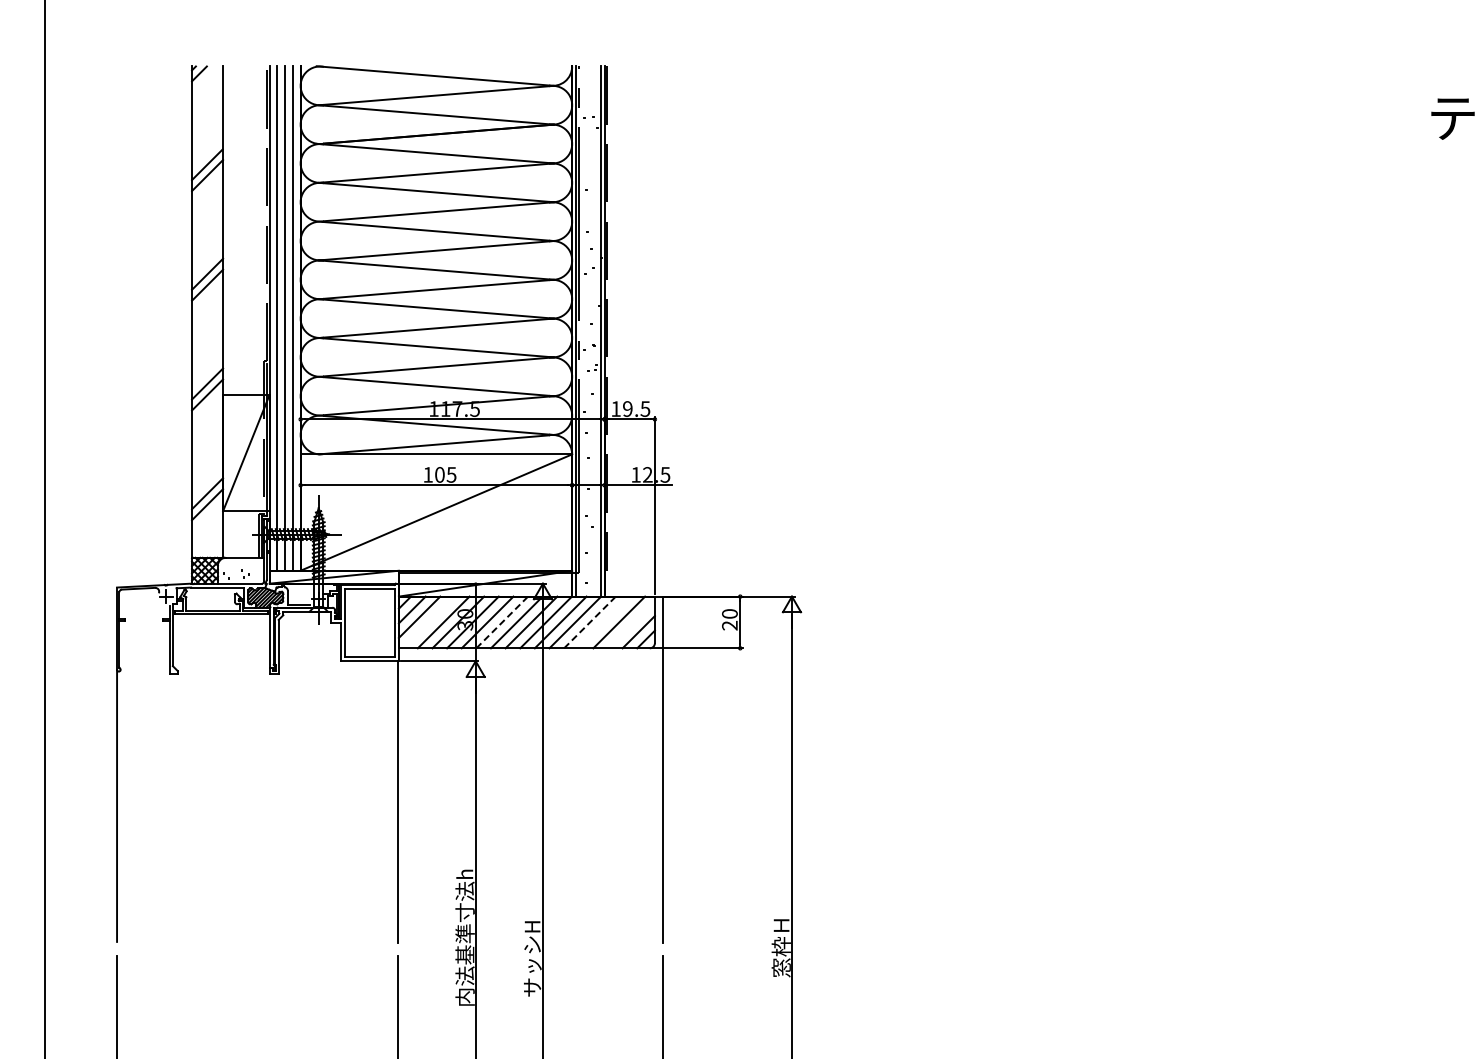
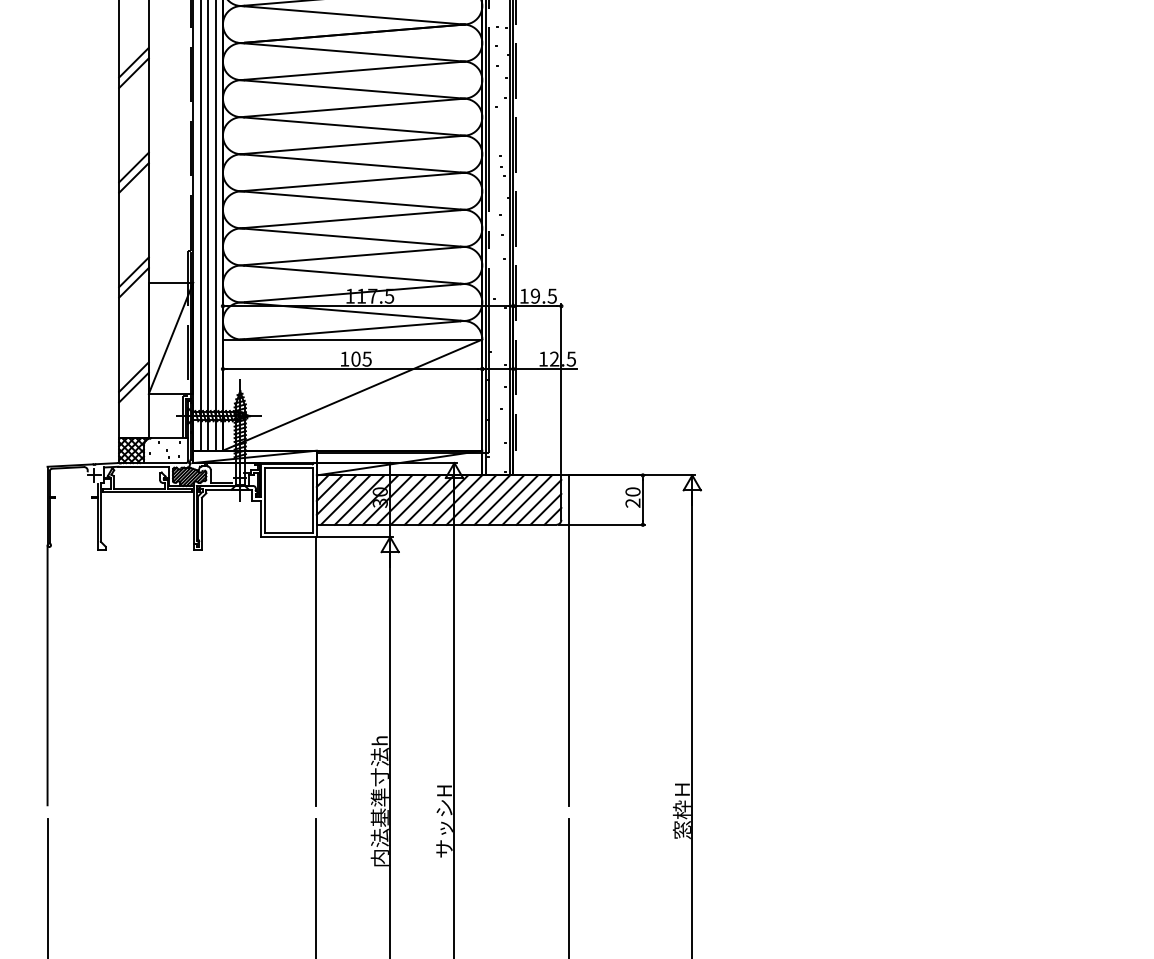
line: (428, 622) -> (345, 500), added
line: (502, 622) -> (415, 500), dashed -> solid
line: (590, 622) -> (499, 500), dashed -> solid
line: (604, 622) -> (513, 500), added
line: (631, 624) -> (539, 502), added

